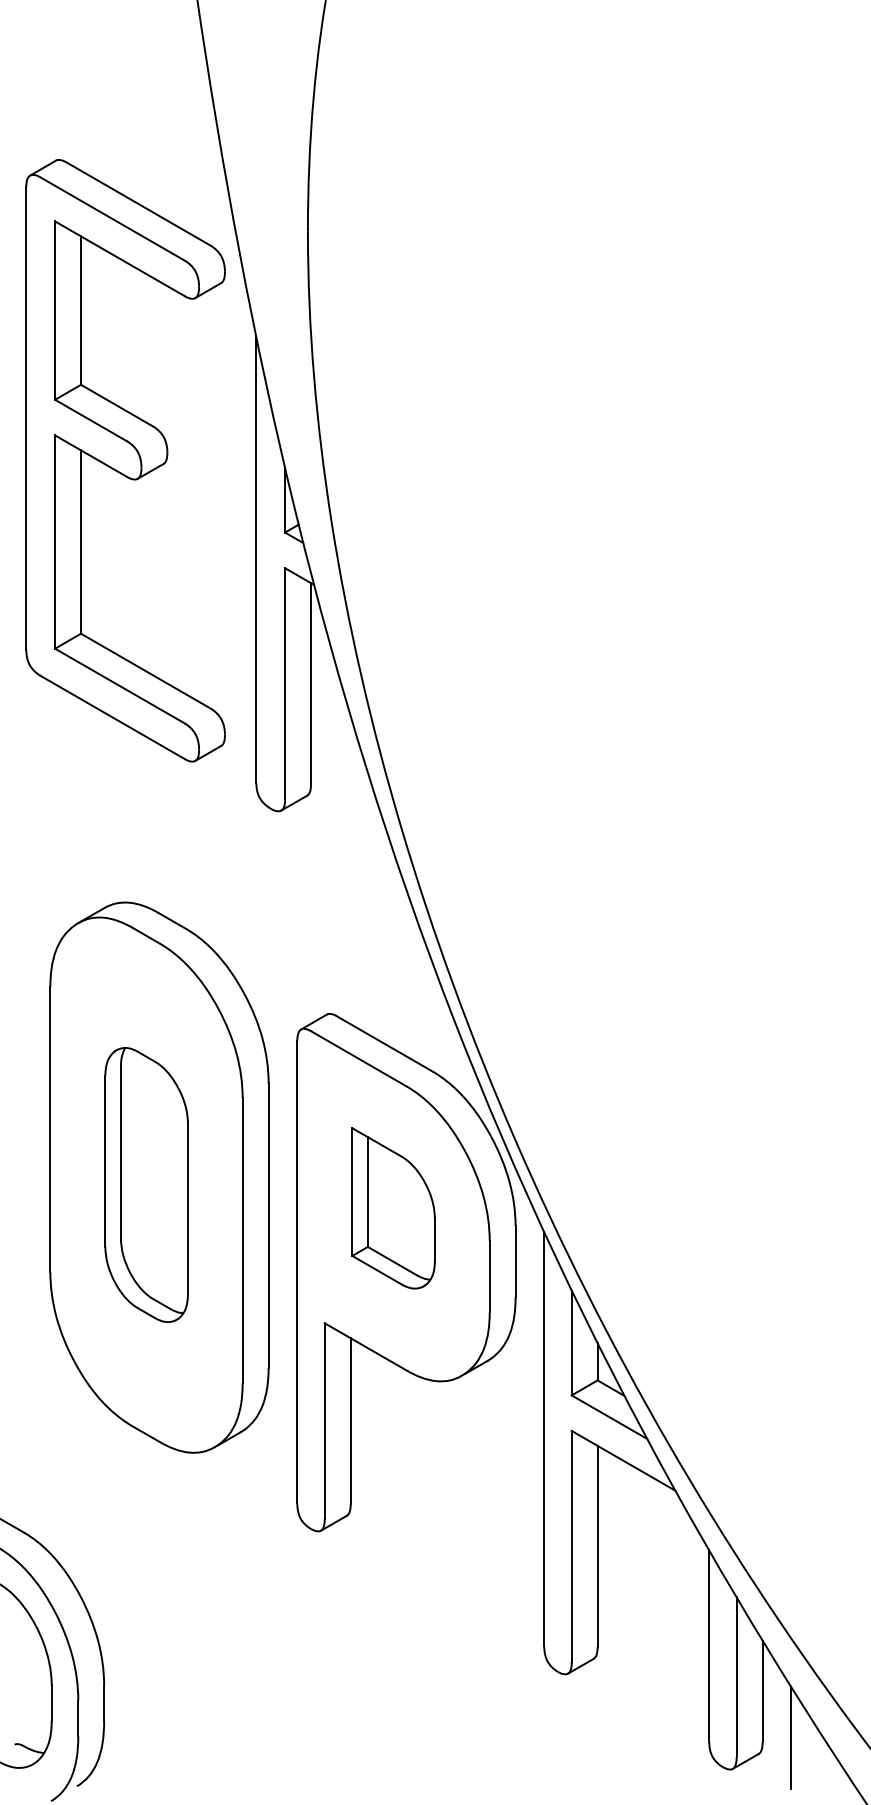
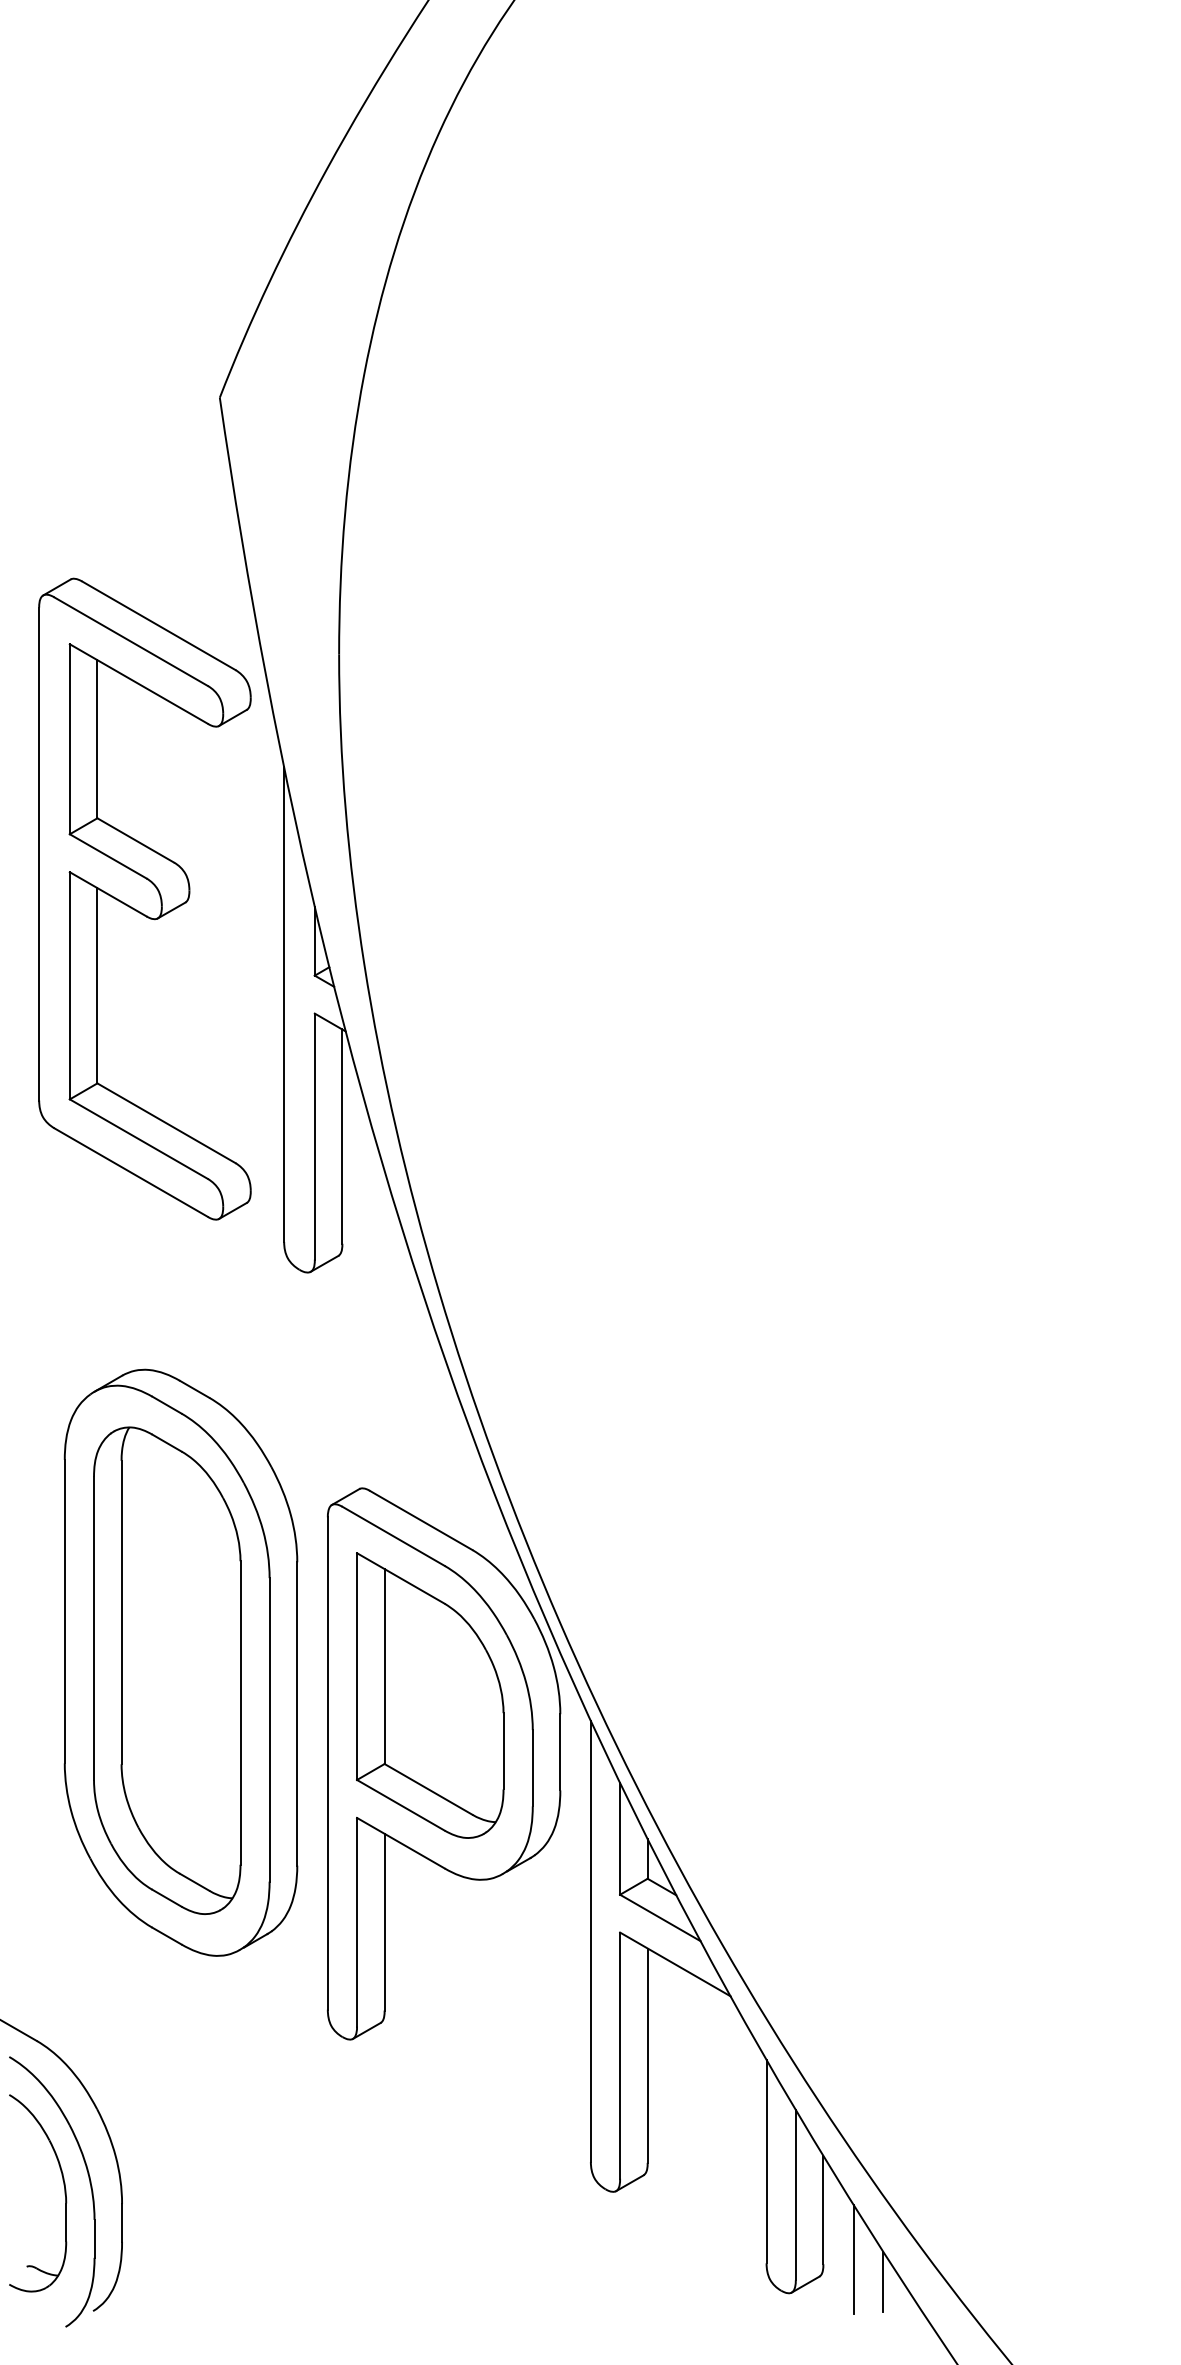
part: (146, 1184) -> (167, 1670), size x1.67
part: (393, 1208) -> (430, 1695), size x1.67
line: (818, 1758) -> (883, 2281), added

